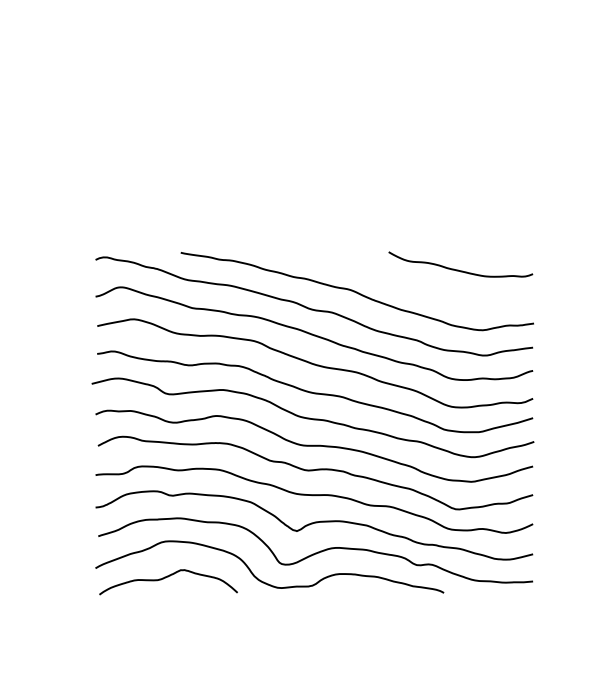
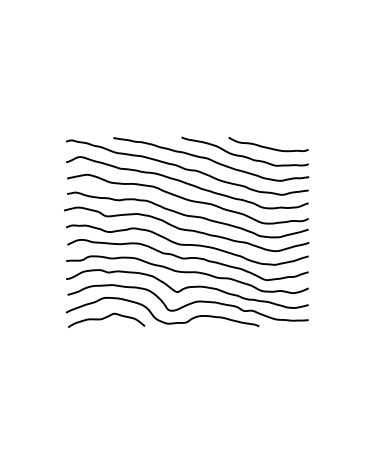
curve: (417, 284) -> (244, 155), added

